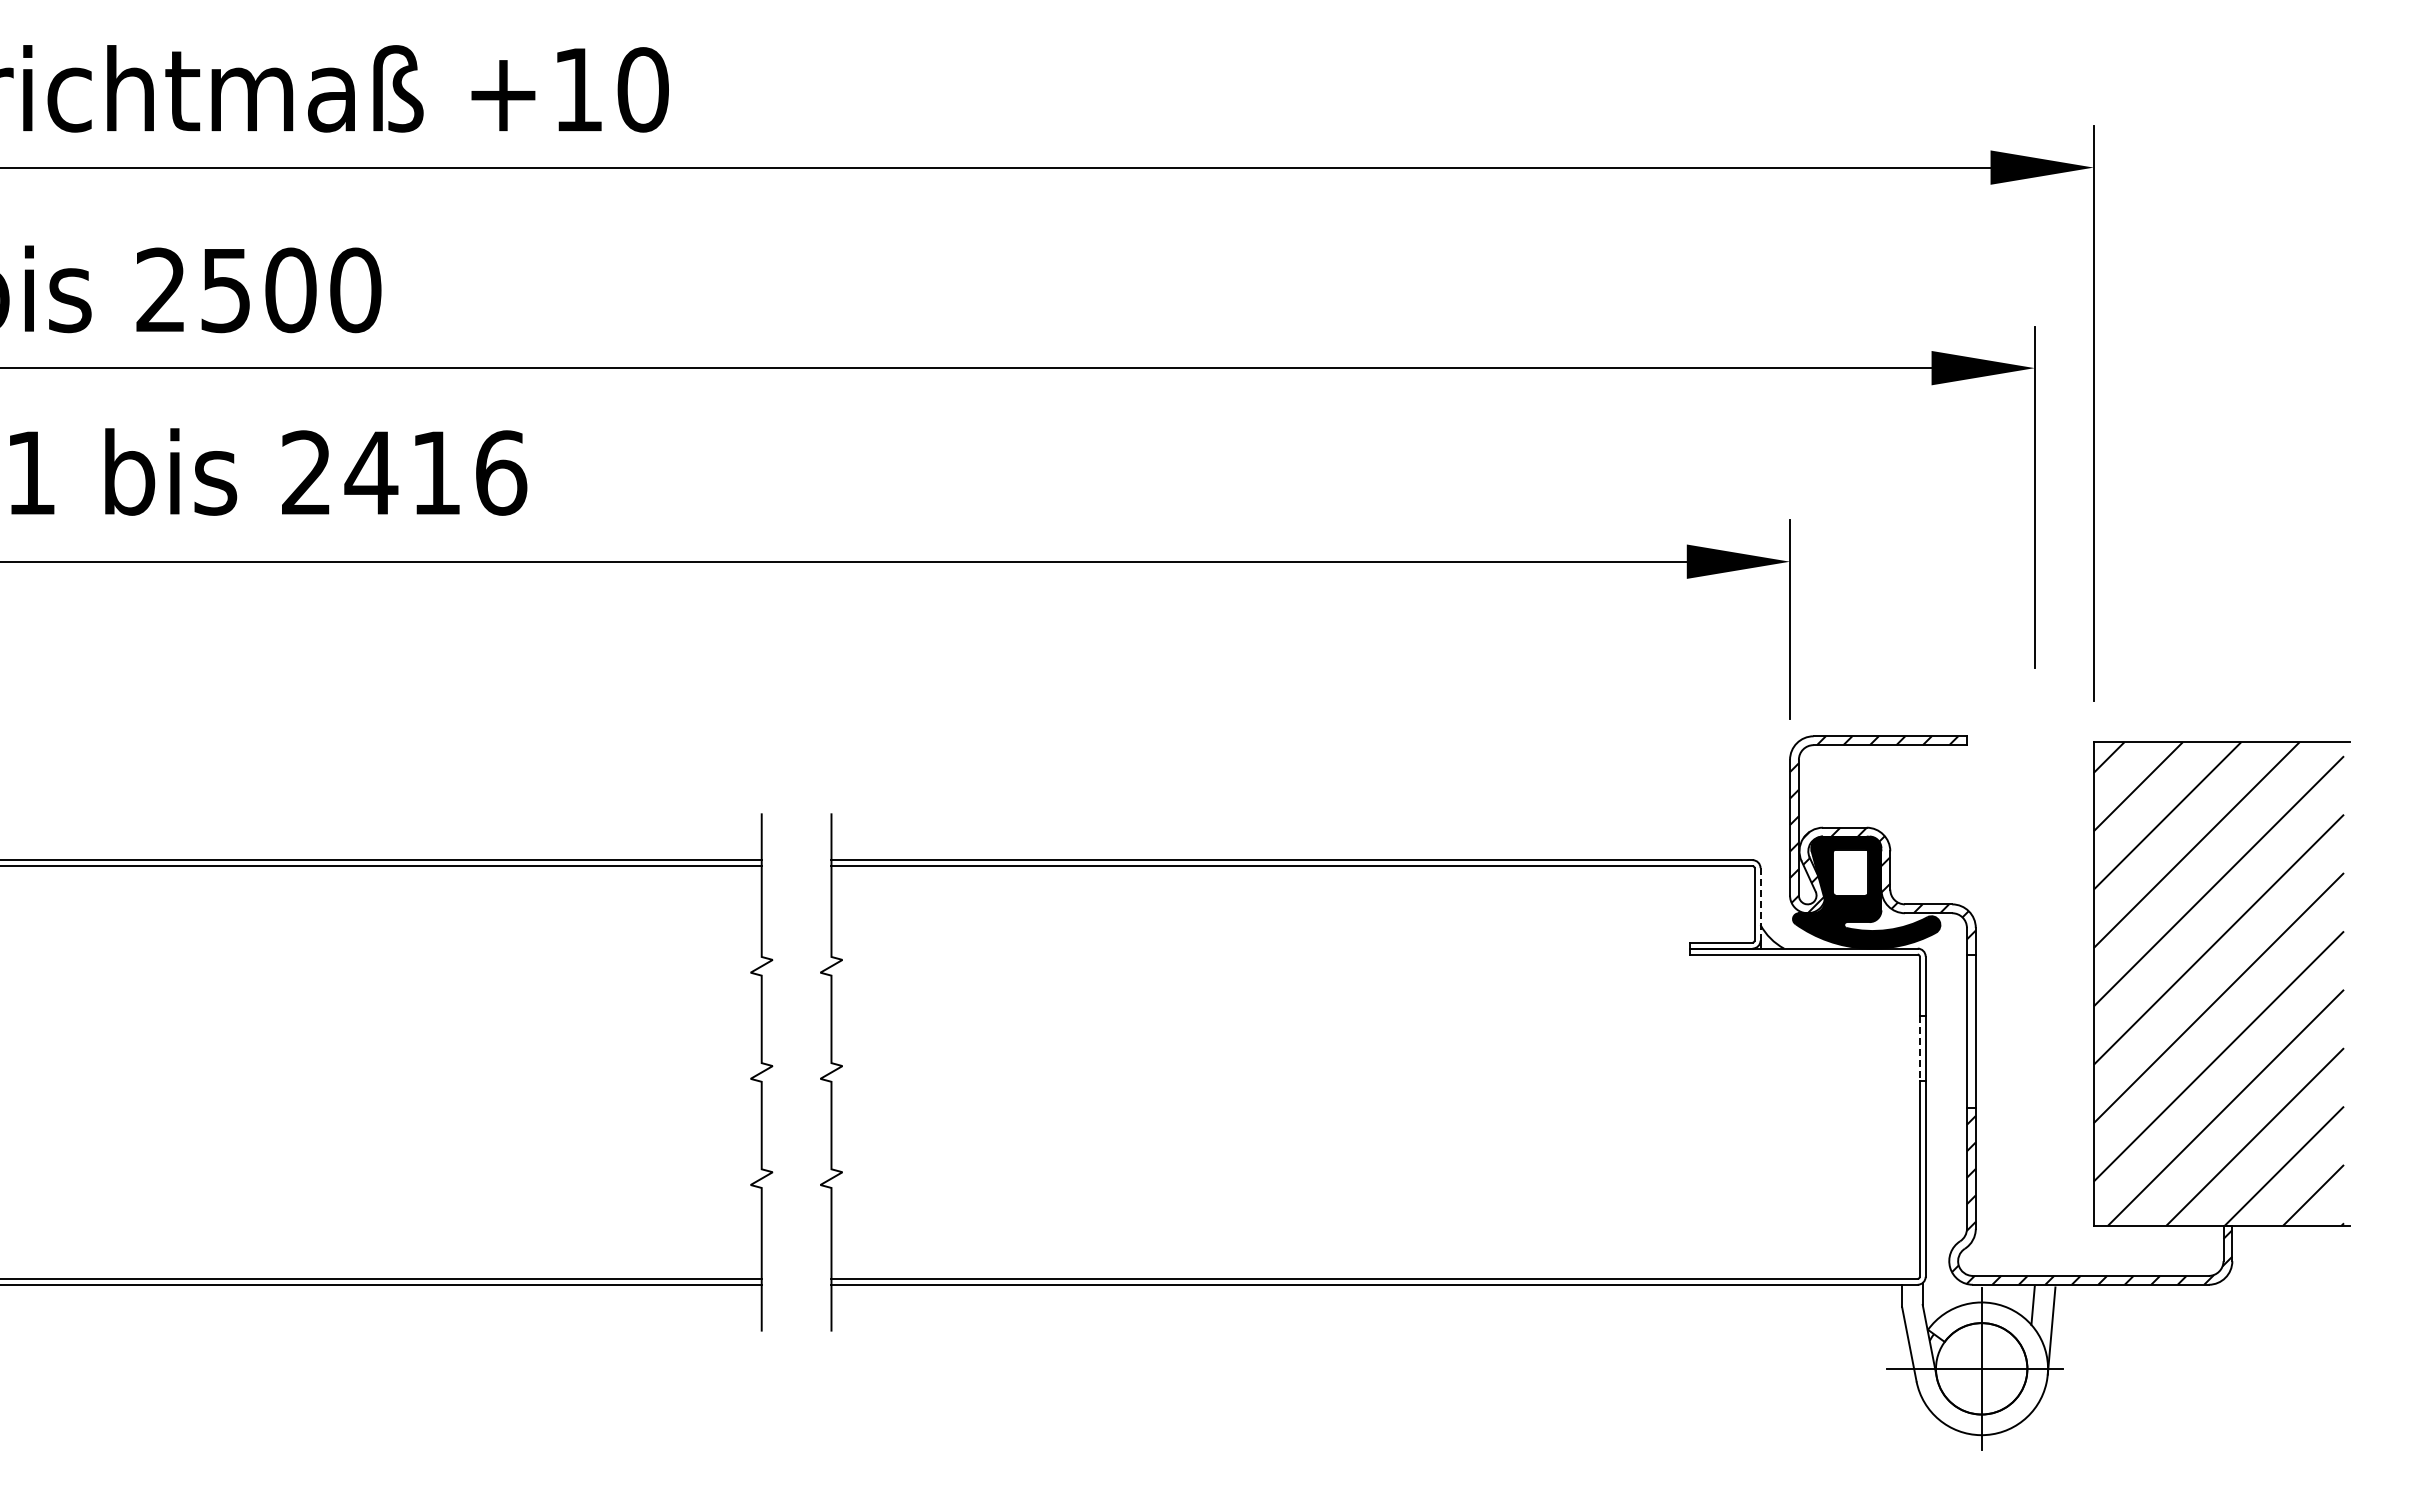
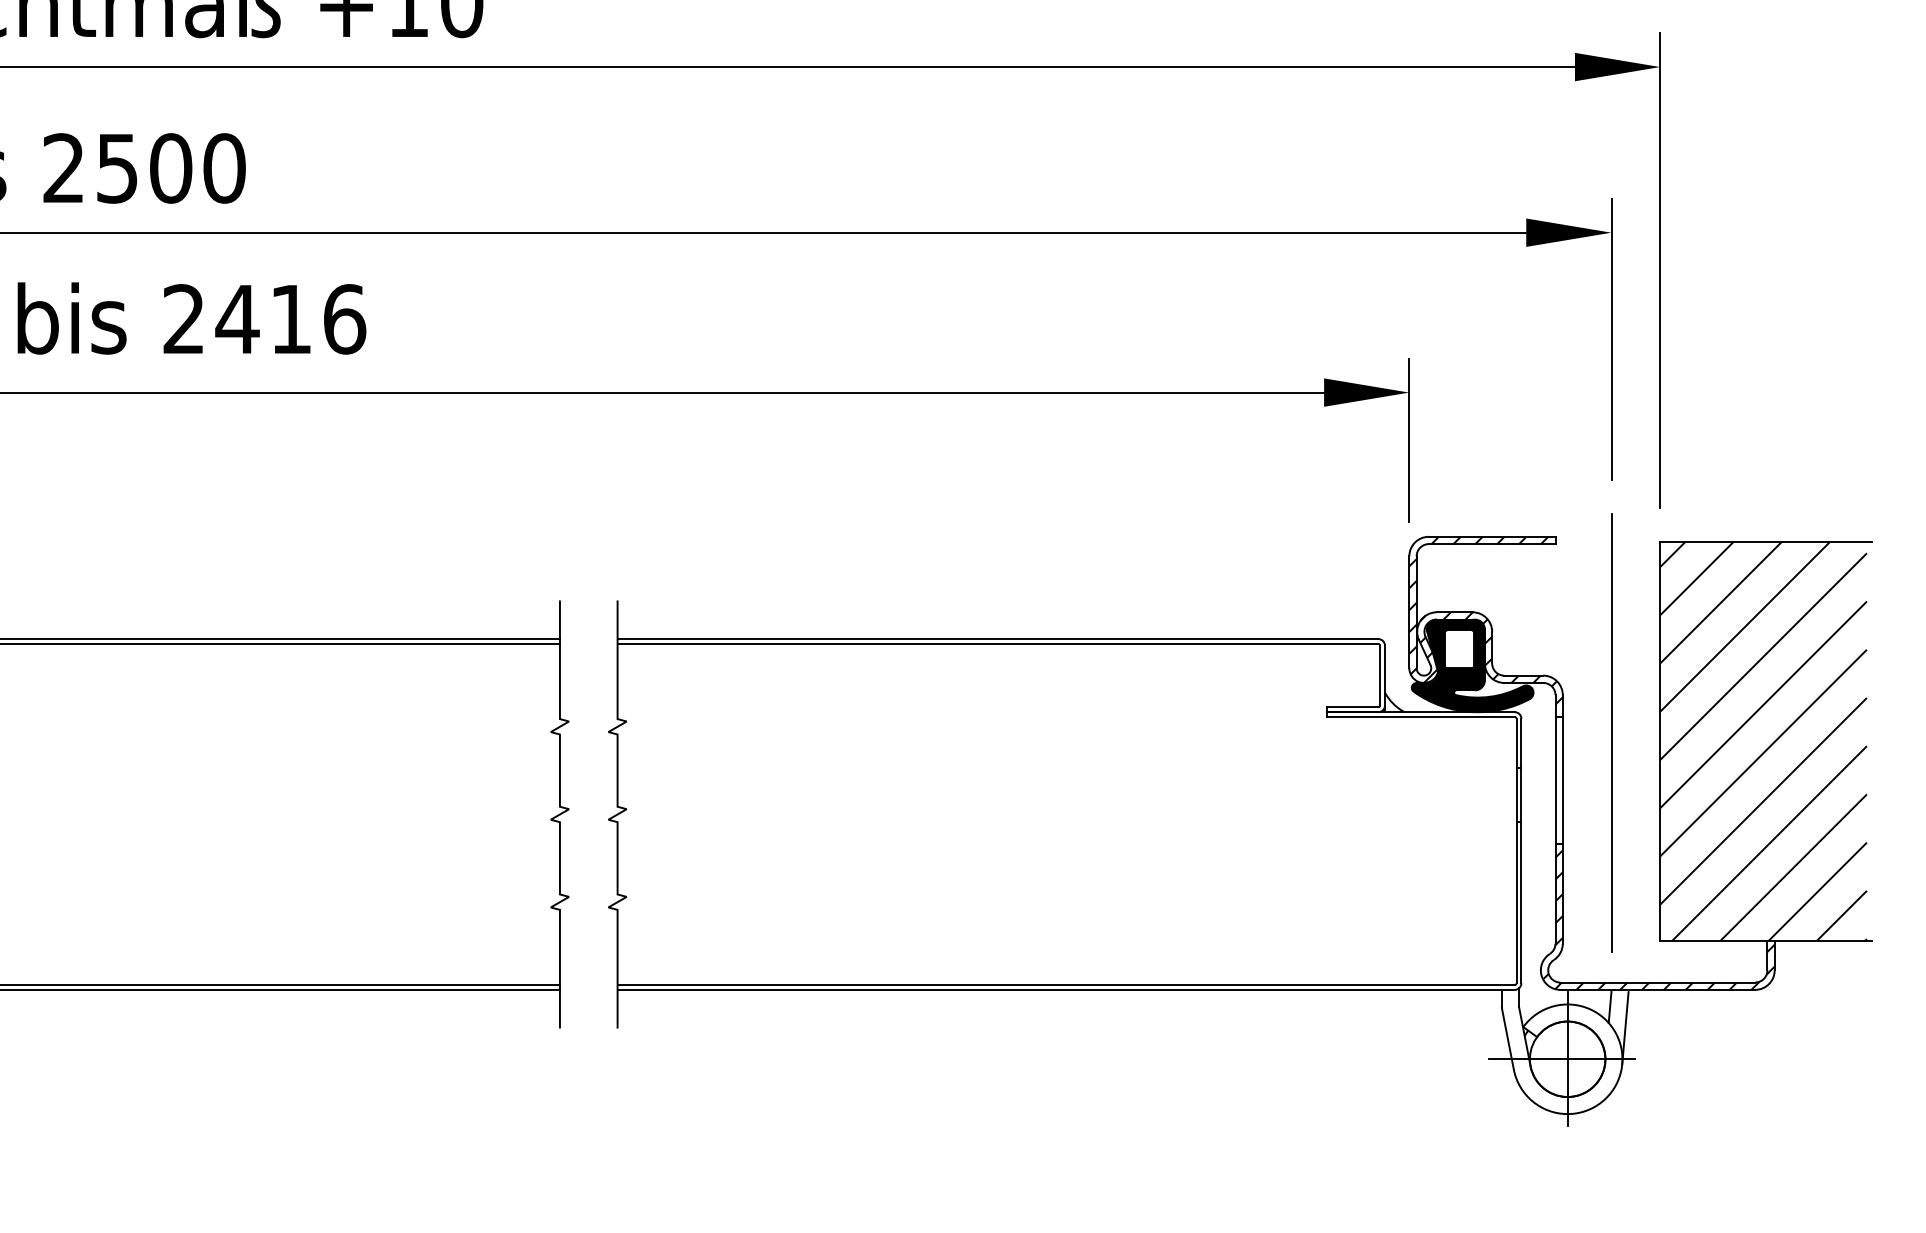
line: (1760, 904) -> (1384, 675), dashed -> solid
line: (2034, 973) -> (1611, 732), added
line: (1919, 1049) -> (1516, 795), dashed -> solid

